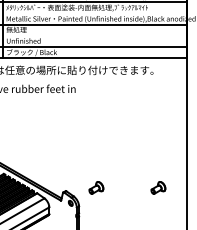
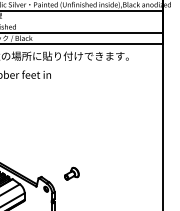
part: (158, 187) -> (133, 173), removed

